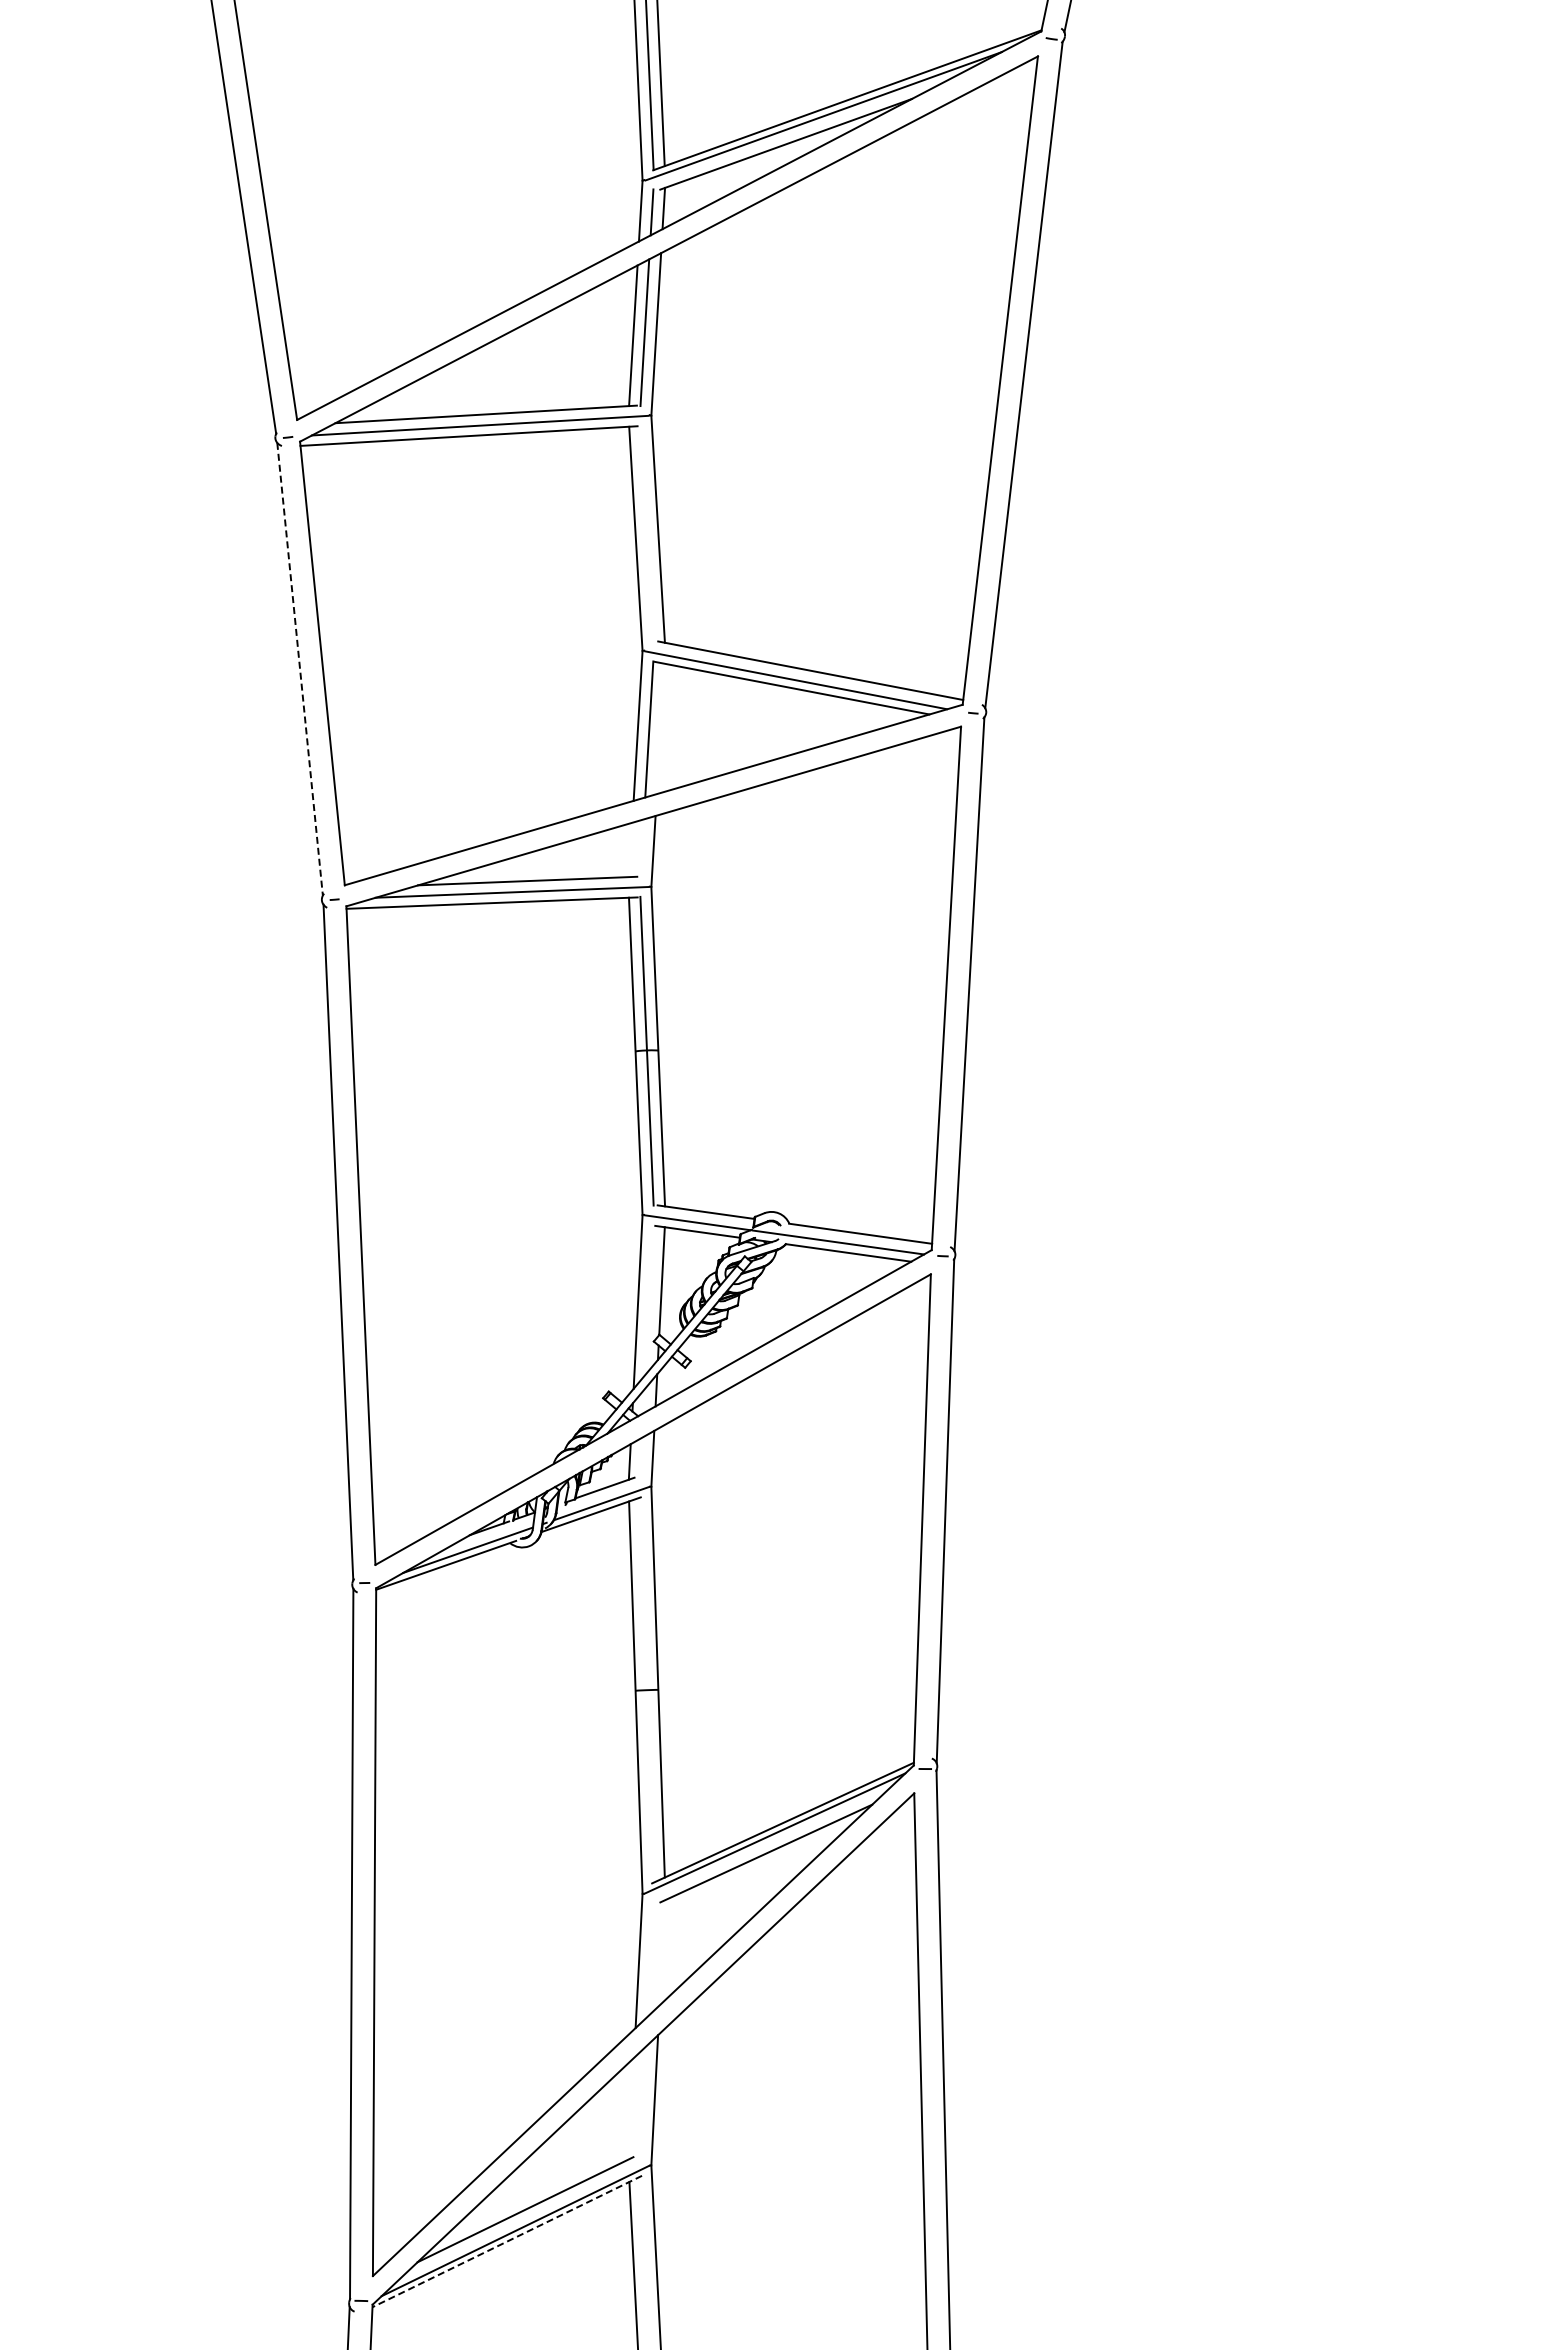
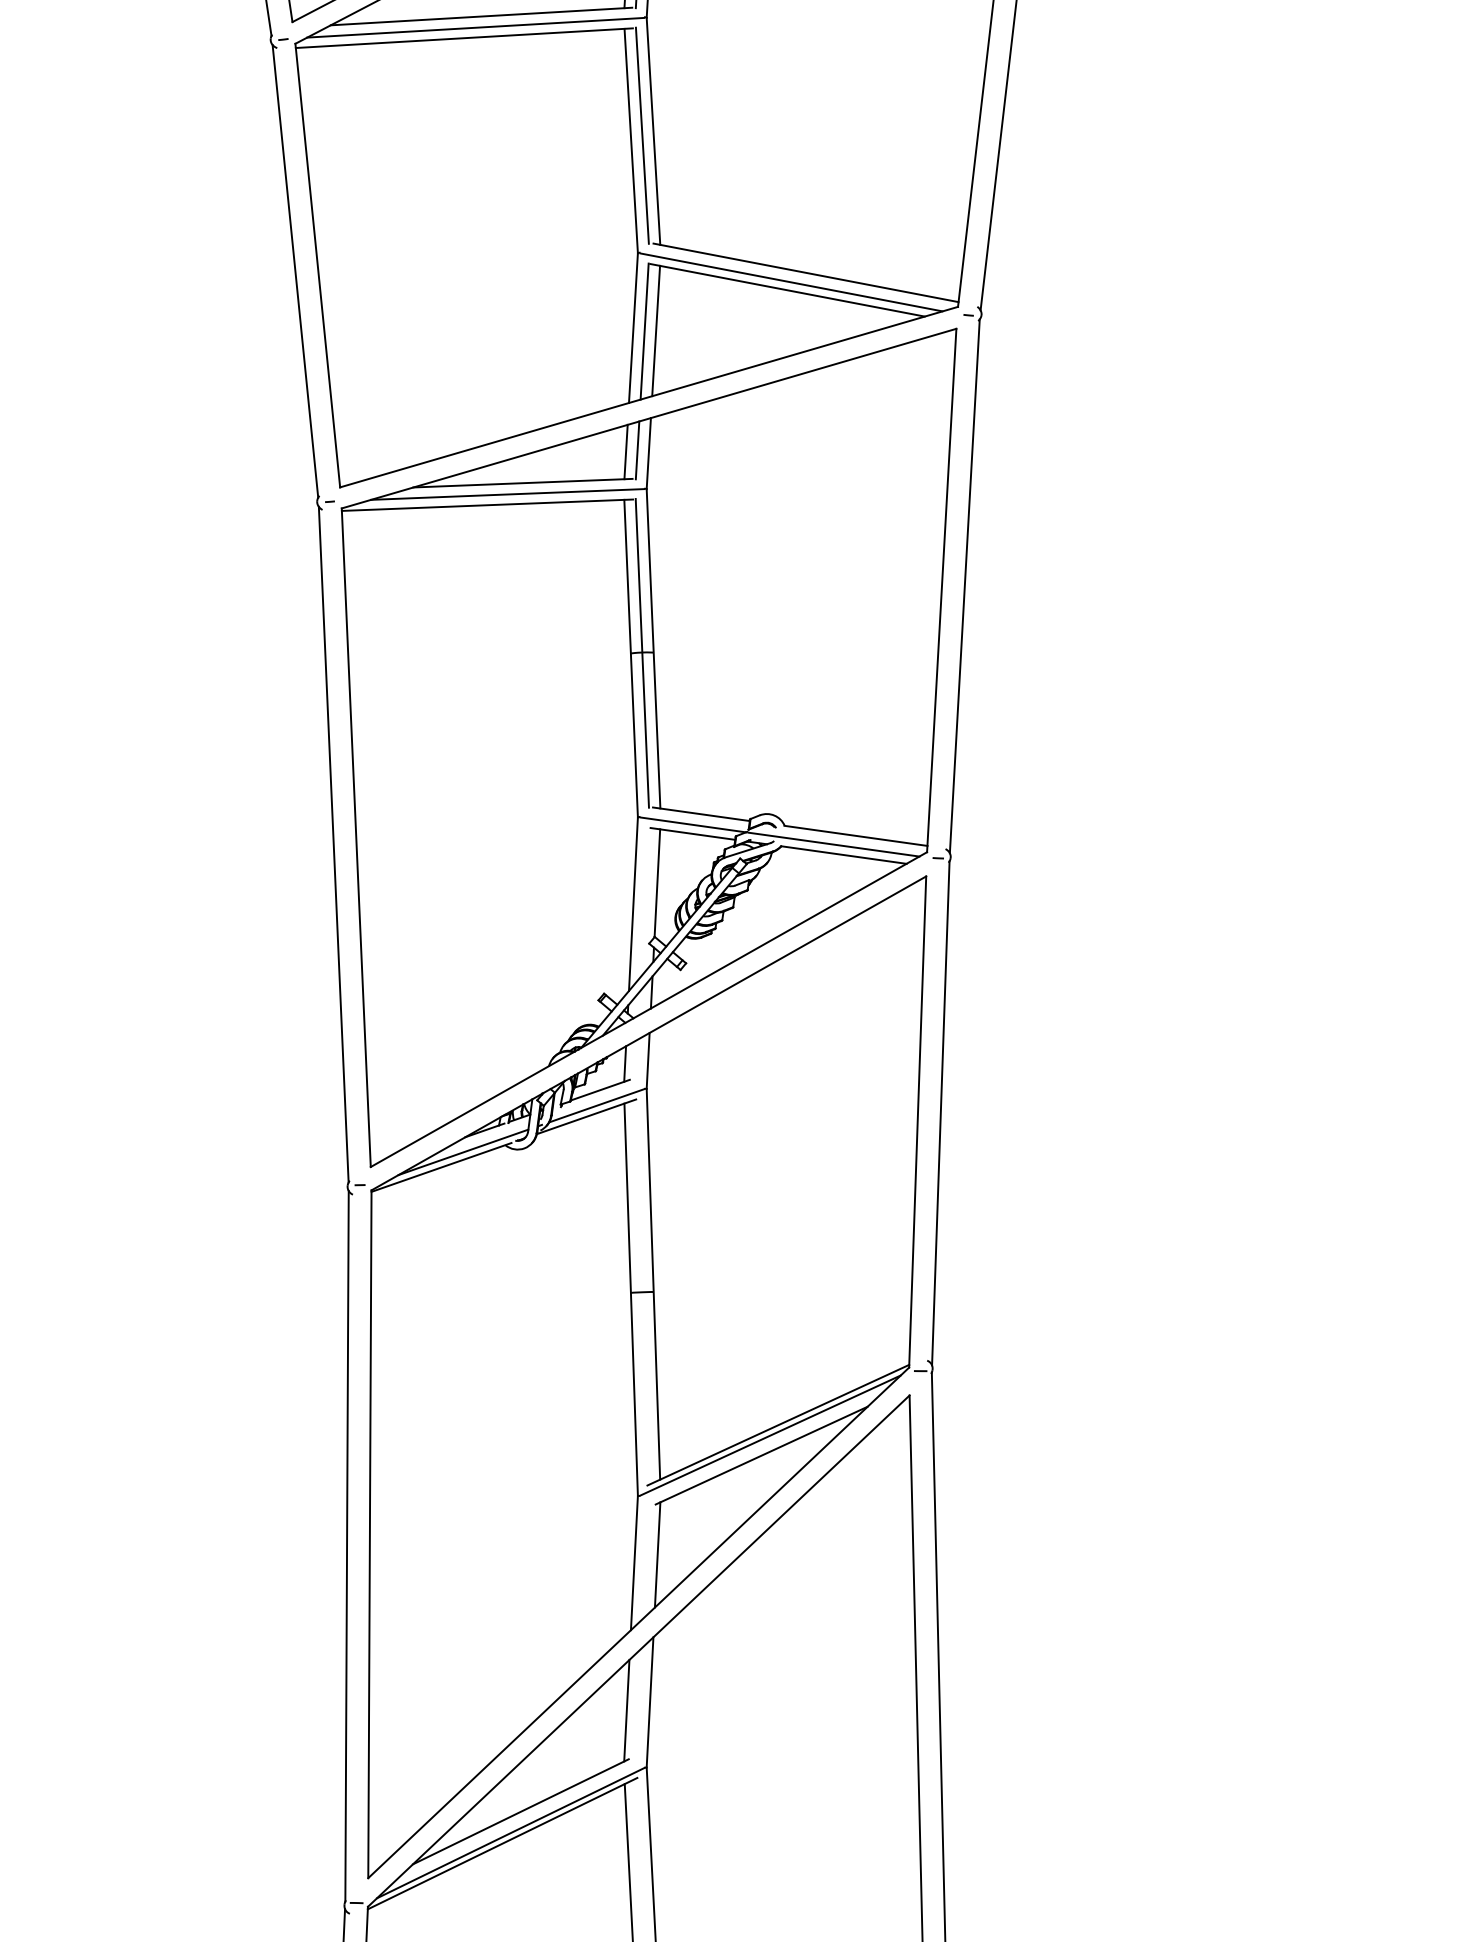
line: (646, 533) -> (641, 135), added
line: (300, 669) -> (295, 271), dashed -> solid
line: (660, 728) -> (655, 330), added
line: (641, 848) -> (636, 450), added
line: (630, 849) -> (625, 451), added
line: (662, 1952) -> (657, 1554), added
line: (631, 2108) -> (626, 1710), added
line: (507, 2241) -> (502, 1843), dashed -> solid

